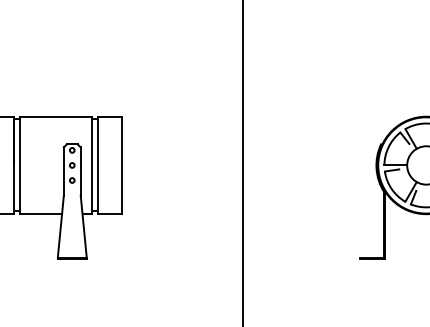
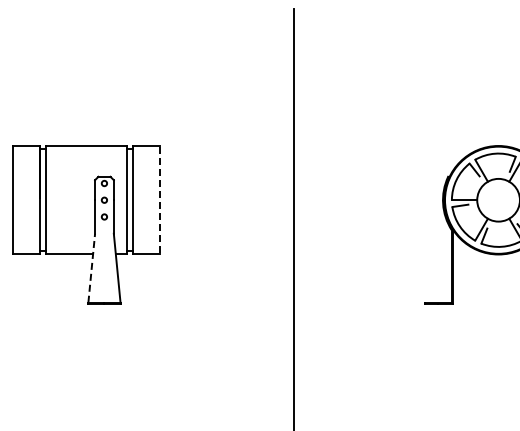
line: (122, 165) -> (160, 200), solid -> dashed
line: (60, 226) -> (91, 268), solid -> dashed

